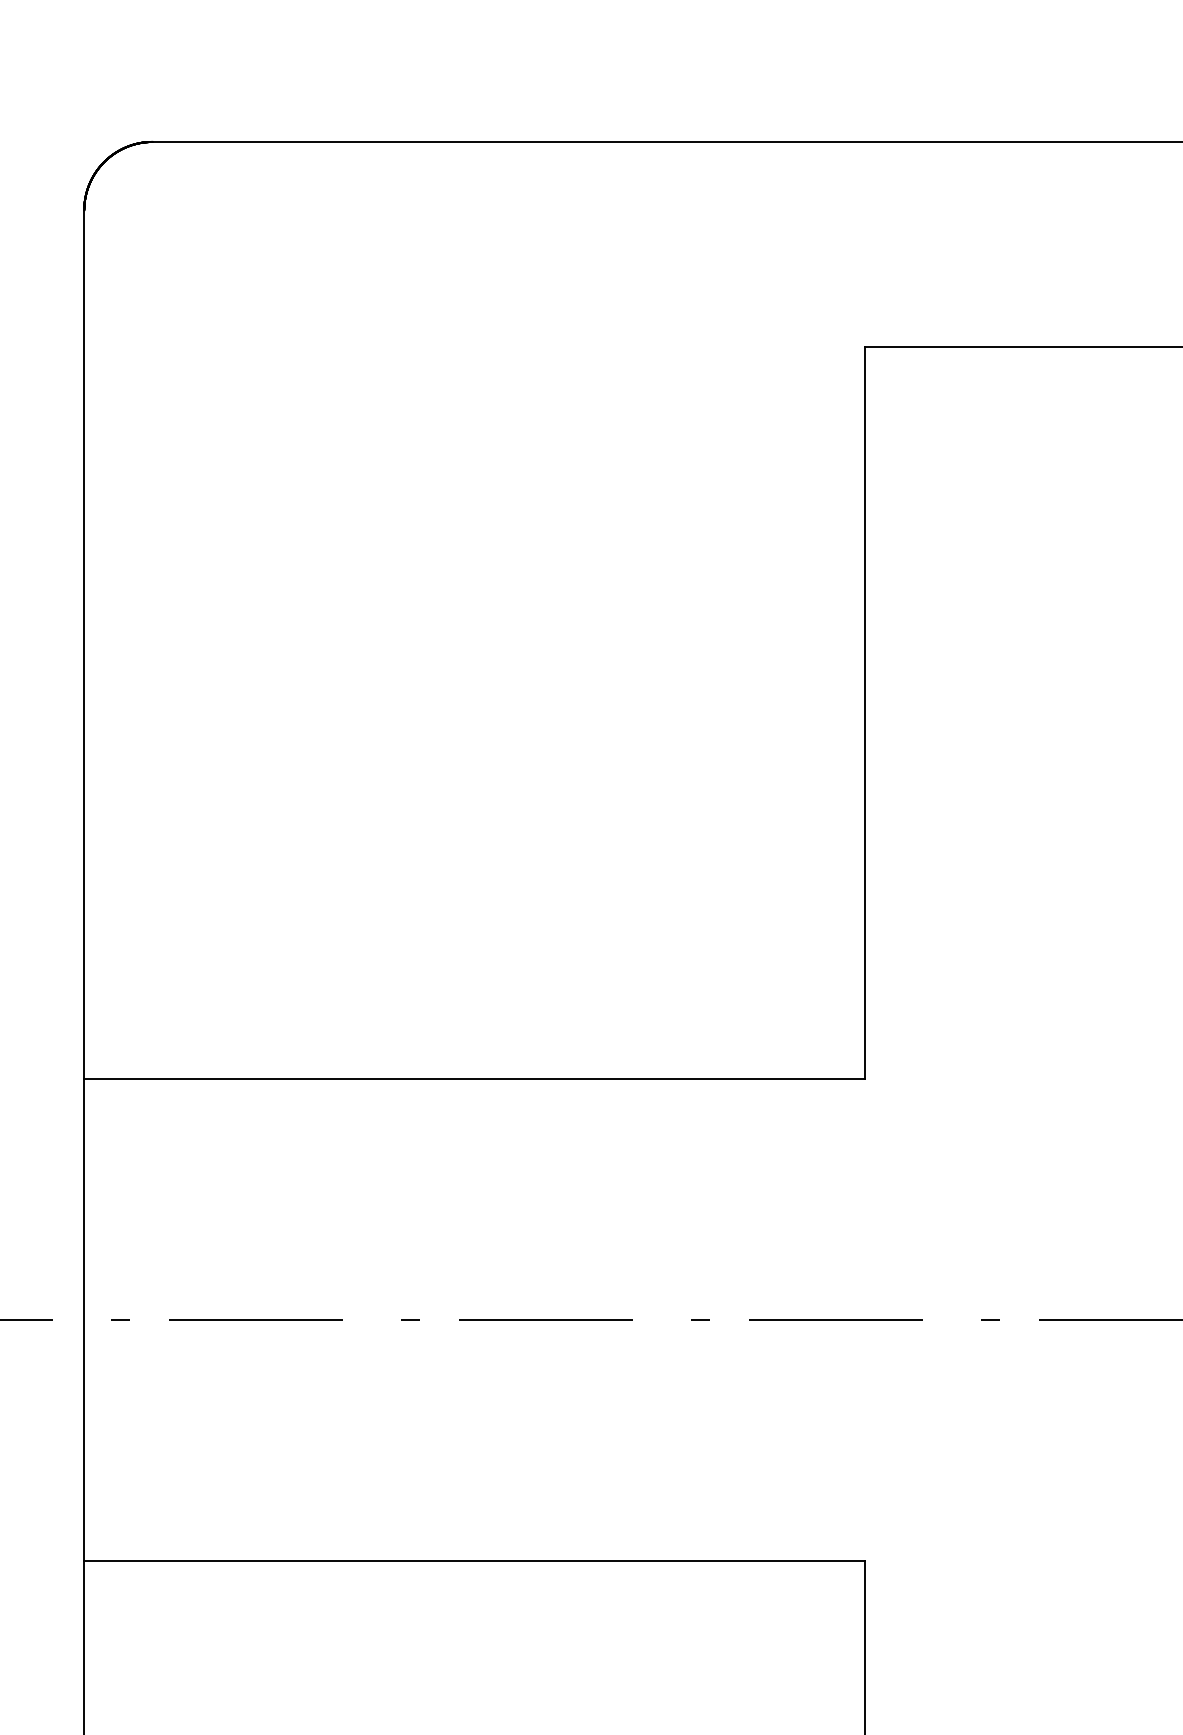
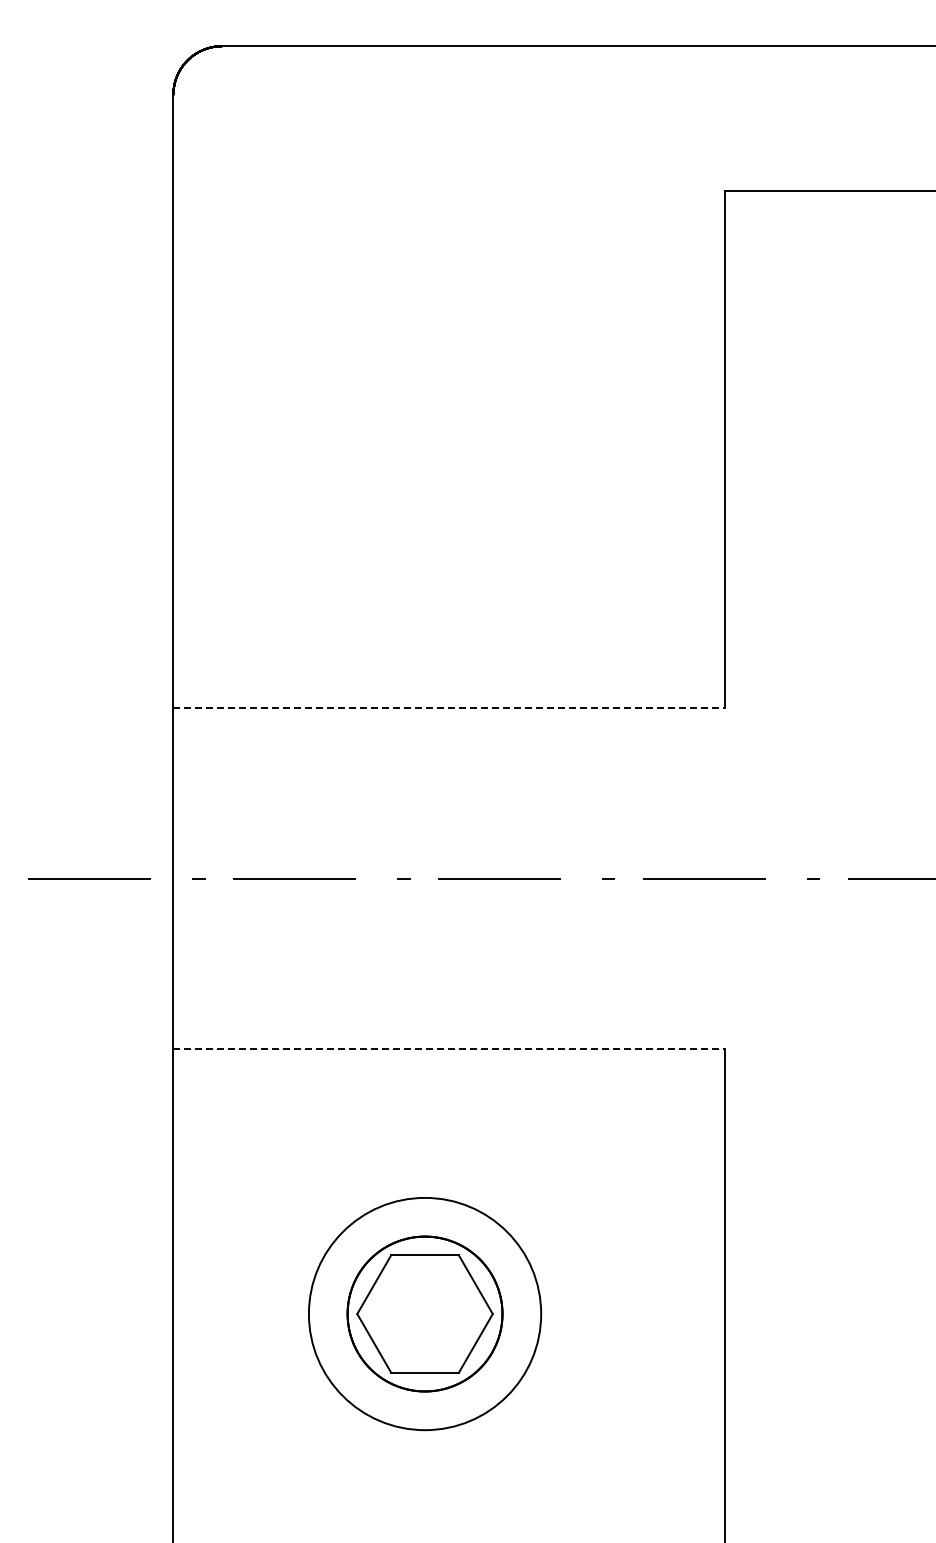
line: (474, 1079) -> (449, 708), solid -> dashed
line: (474, 1560) -> (449, 1048), solid -> dashed

